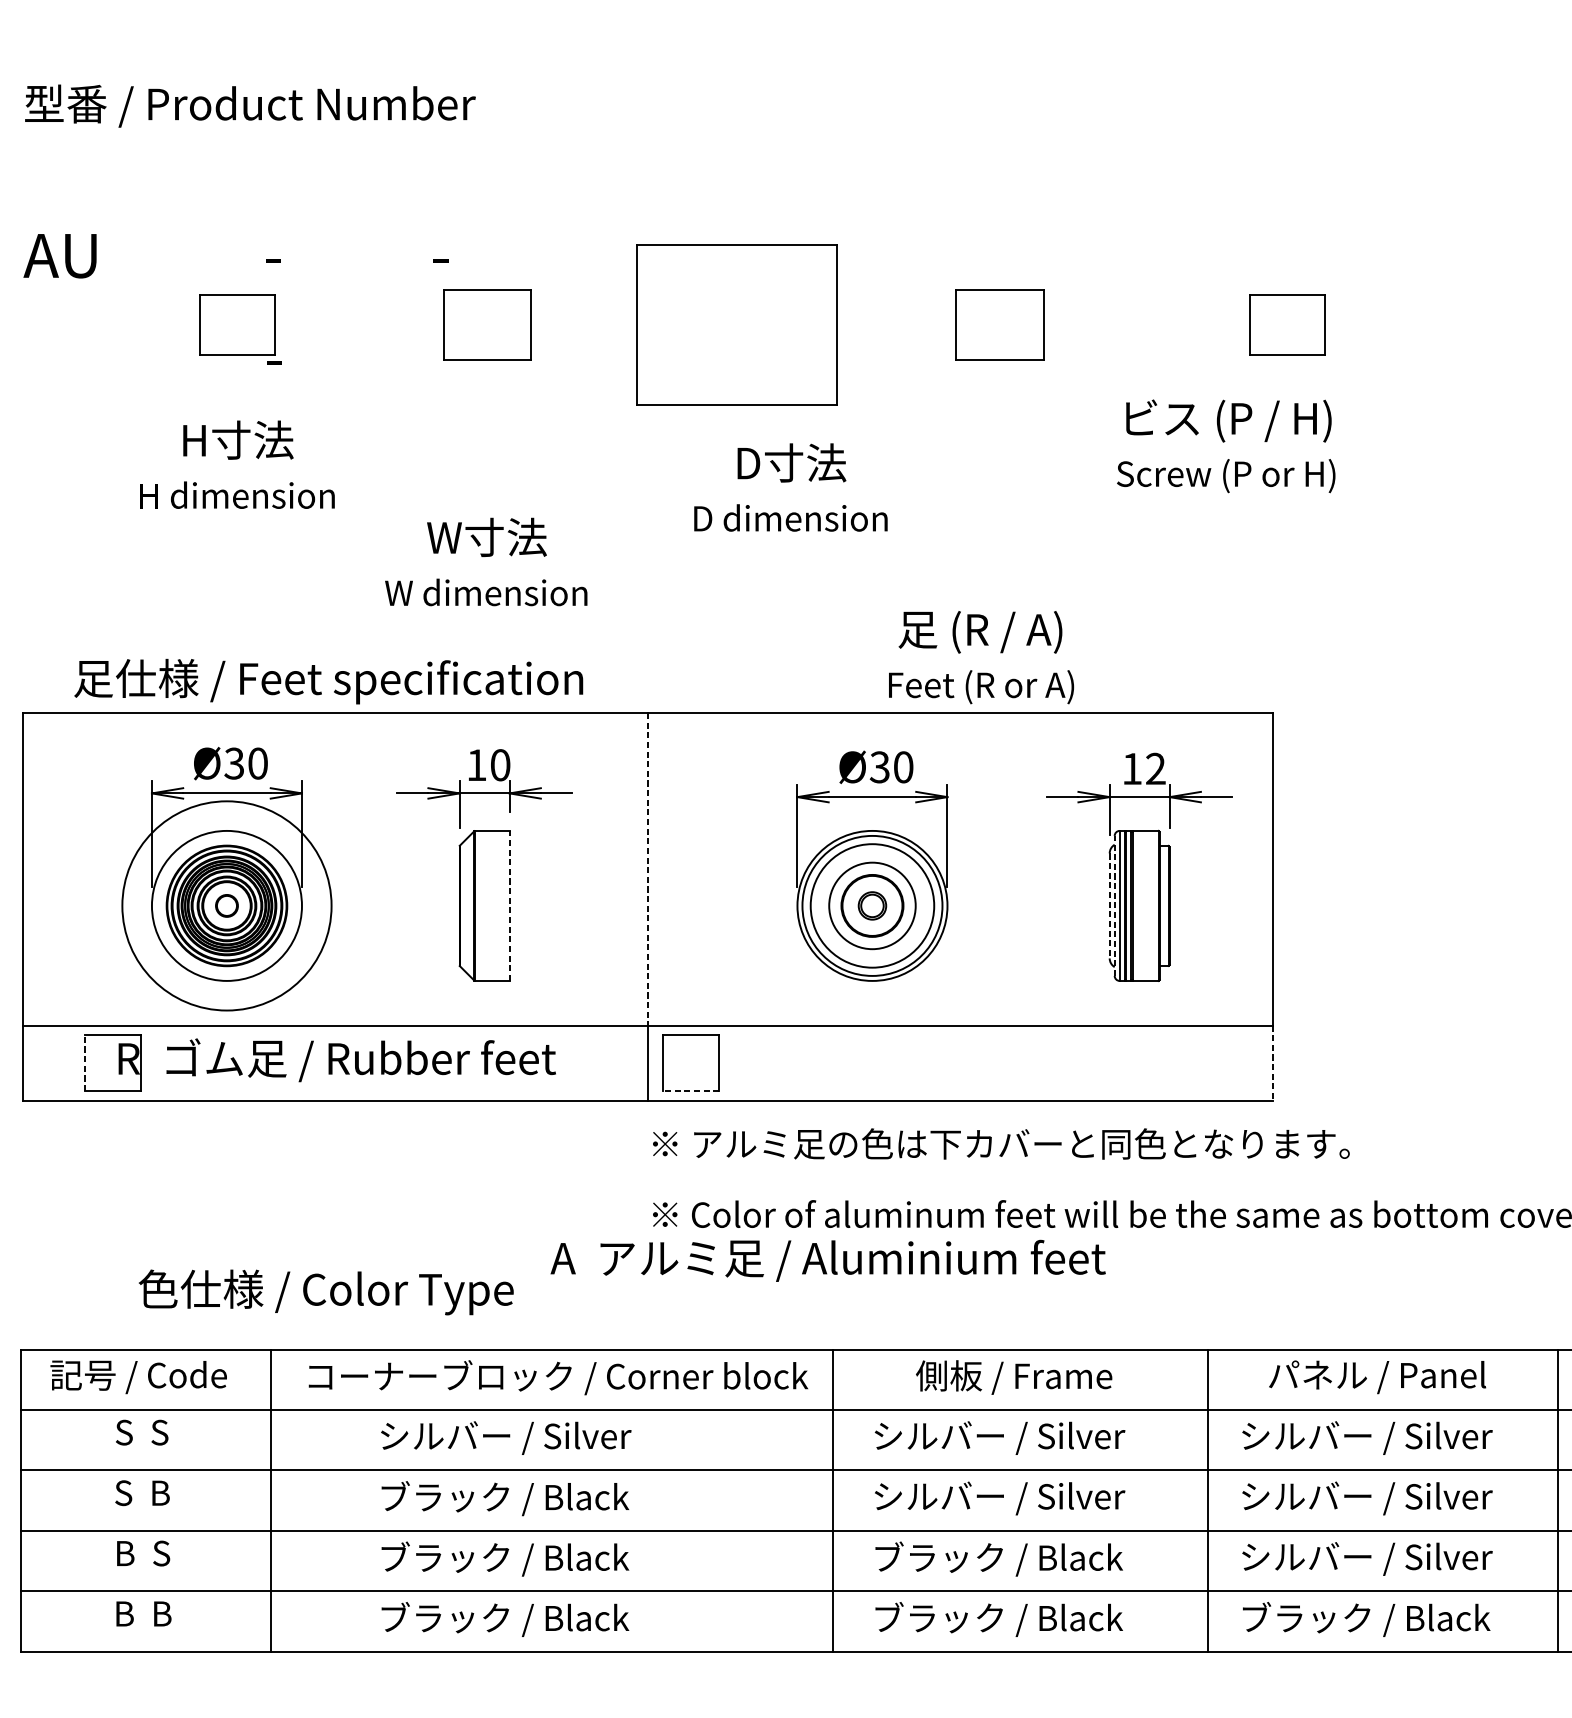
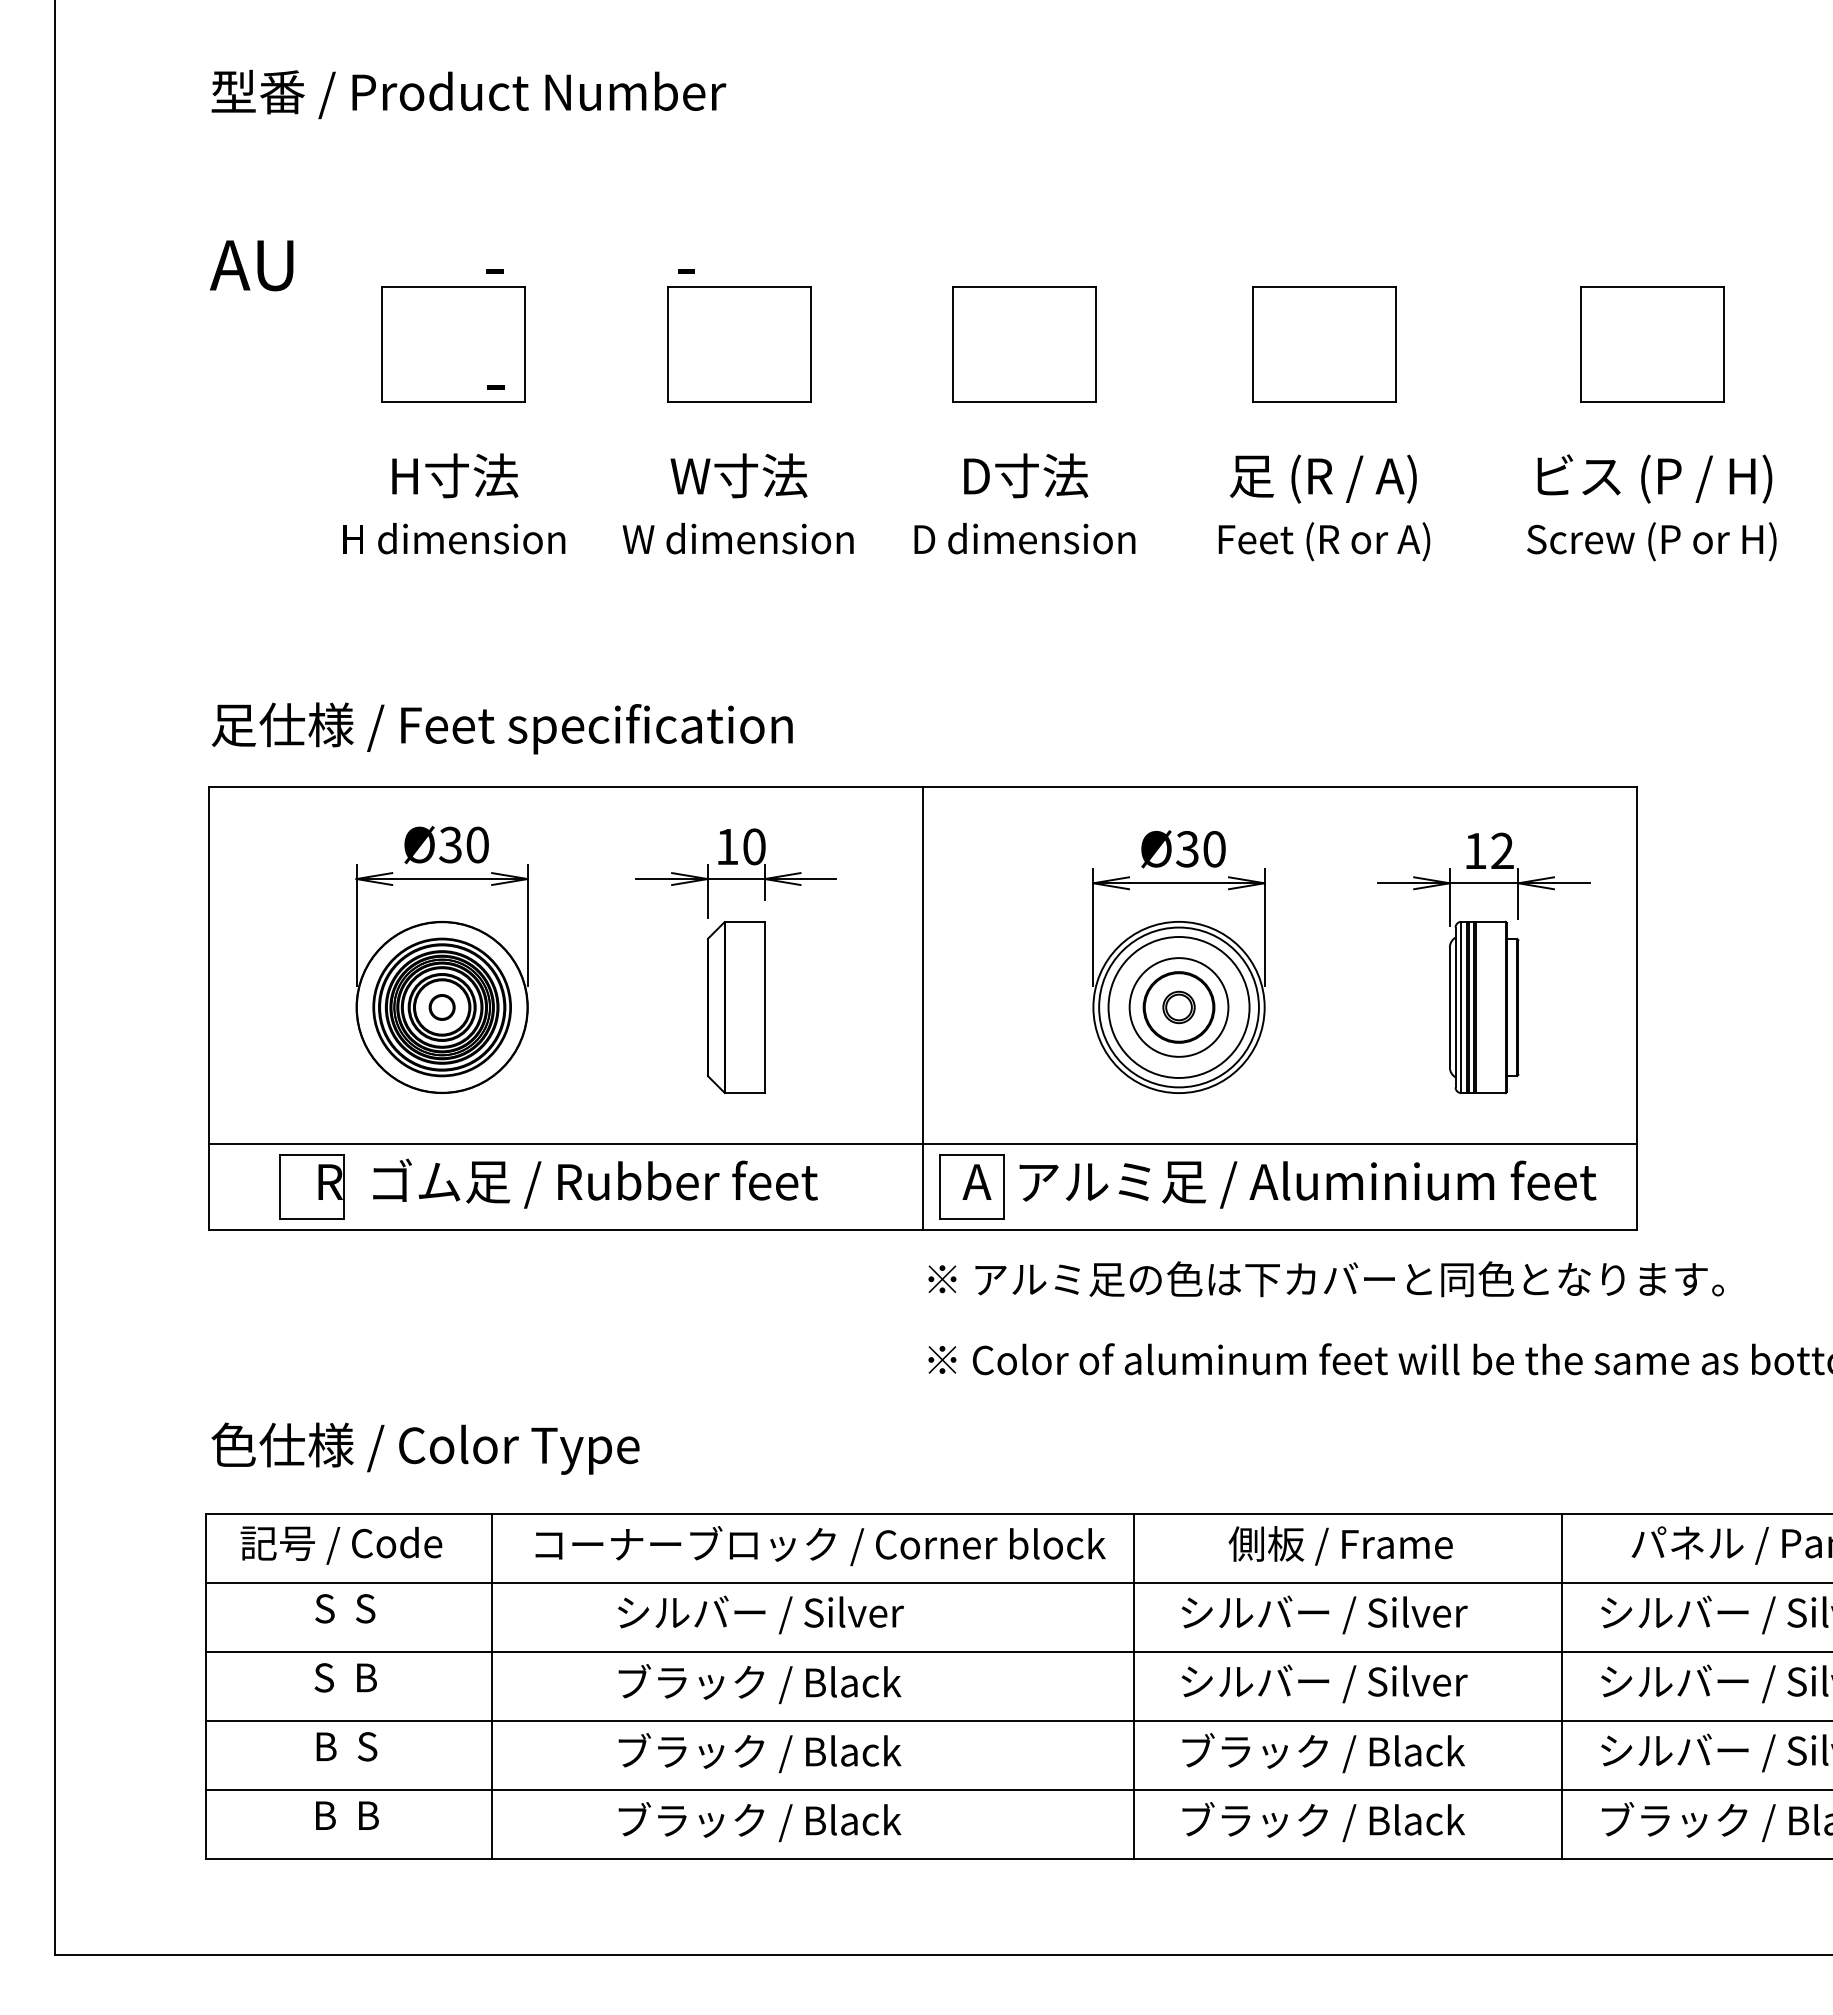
part: (236, 325) -> (453, 344), size x1.67
part: (487, 325) -> (739, 344), size x1.43
part: (737, 325) -> (1024, 344), size x0.62
part: (999, 325) -> (1324, 344), size x1.43
part: (1287, 325) -> (1652, 344), size x1.67
text: (1225, 446) -> (1651, 507), moved
text: (790, 487) -> (1024, 503), moved
text: (485, 561) -> (737, 503), moved
text: (981, 657) -> (1324, 507), moved
text: (328, 681) -> (501, 728), moved
line: (647, 870) -> (922, 966), dashed -> solid
circle: (226, 905) -> (441, 1007), size x0.71
line: (509, 905) -> (764, 1007), dashed -> solid
line: (1109, 905) -> (1449, 1007), dashed -> solid
line: (1114, 905) -> (1455, 1007), dashed -> solid
line: (84, 1062) -> (279, 1186), dashed -> solid
line: (1273, 1062) -> (1636, 1186), dashed -> solid
line: (690, 1090) -> (971, 1218), dashed -> solid
text: (828, 1260) -> (1279, 1184), moved
text: (326, 1292) -> (425, 1448), moved

